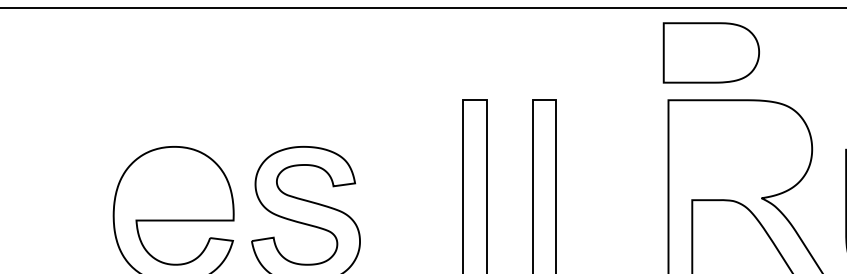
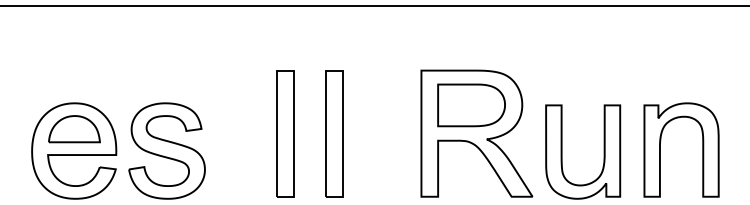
part: (711, 53) -> (471, 105), moved
part: (174, 184) -> (74, 129), added

